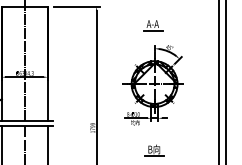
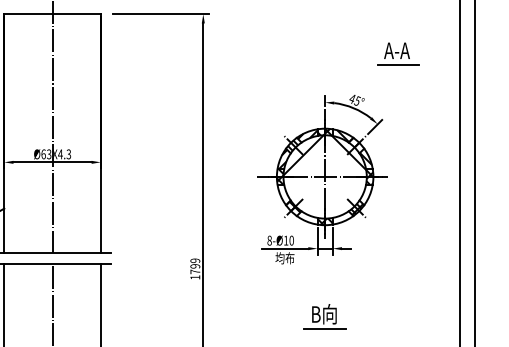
part: (153, 25) -> (398, 53), moved

